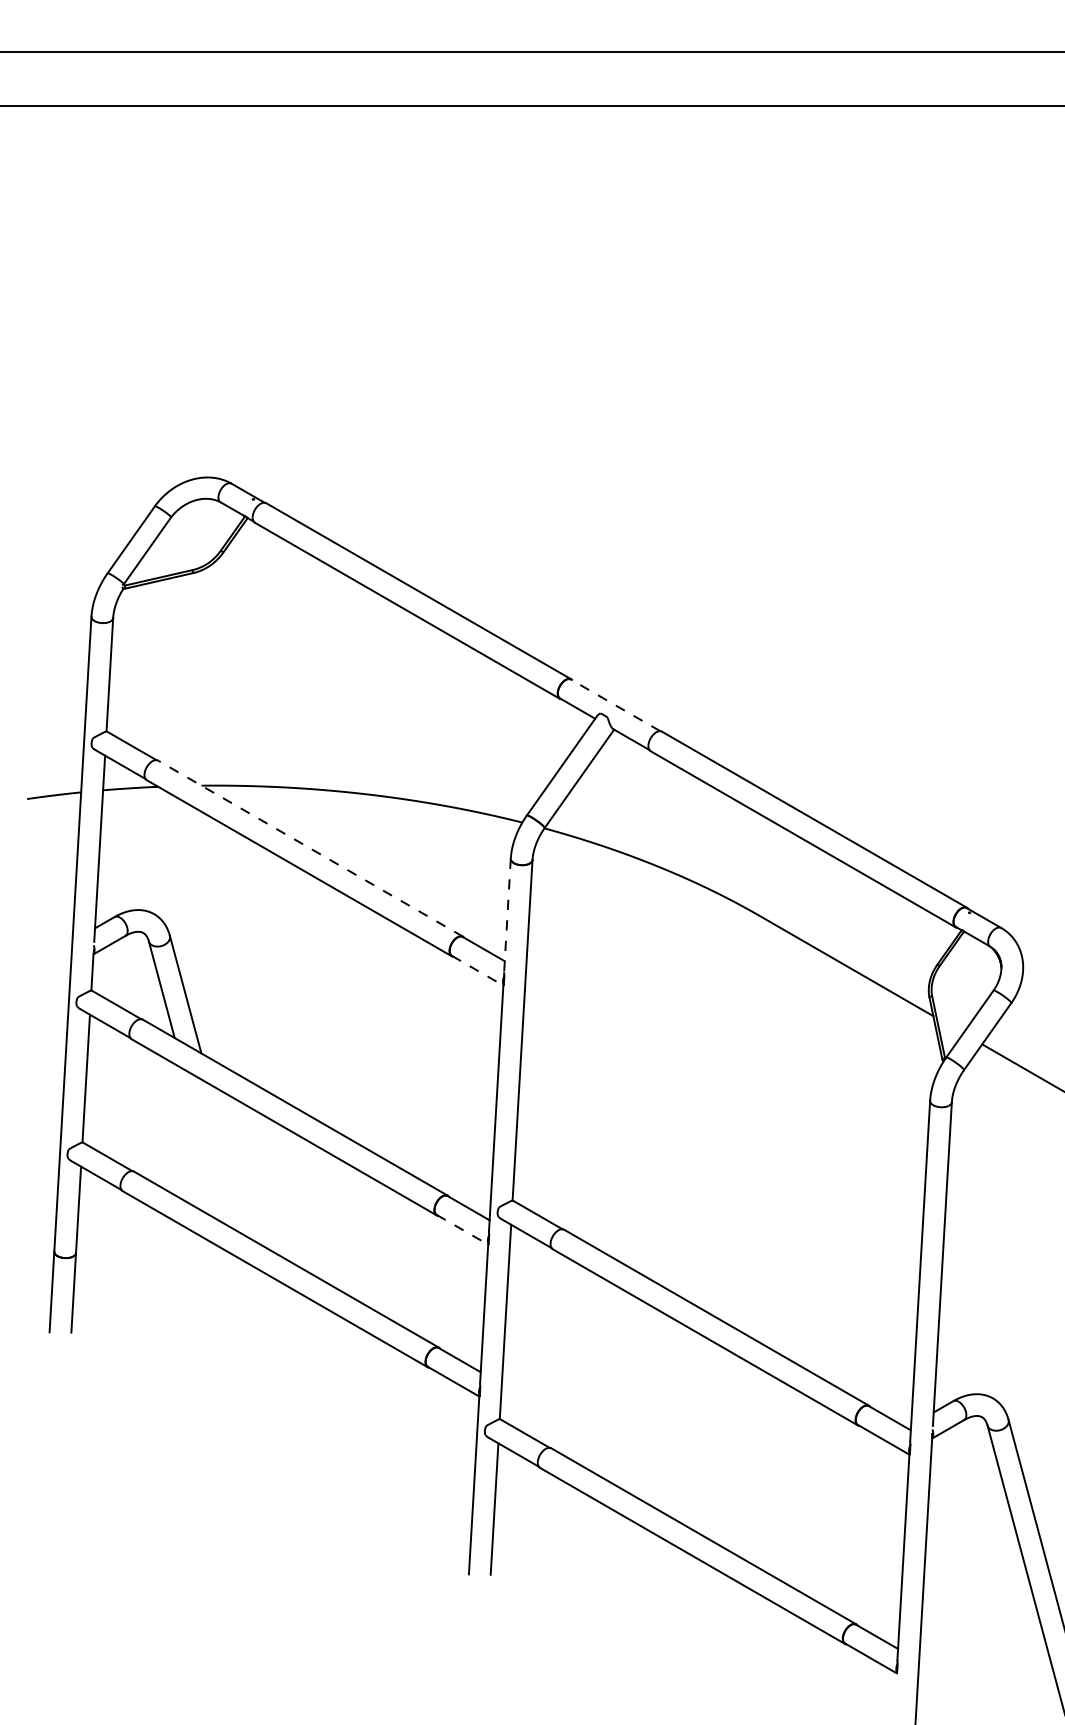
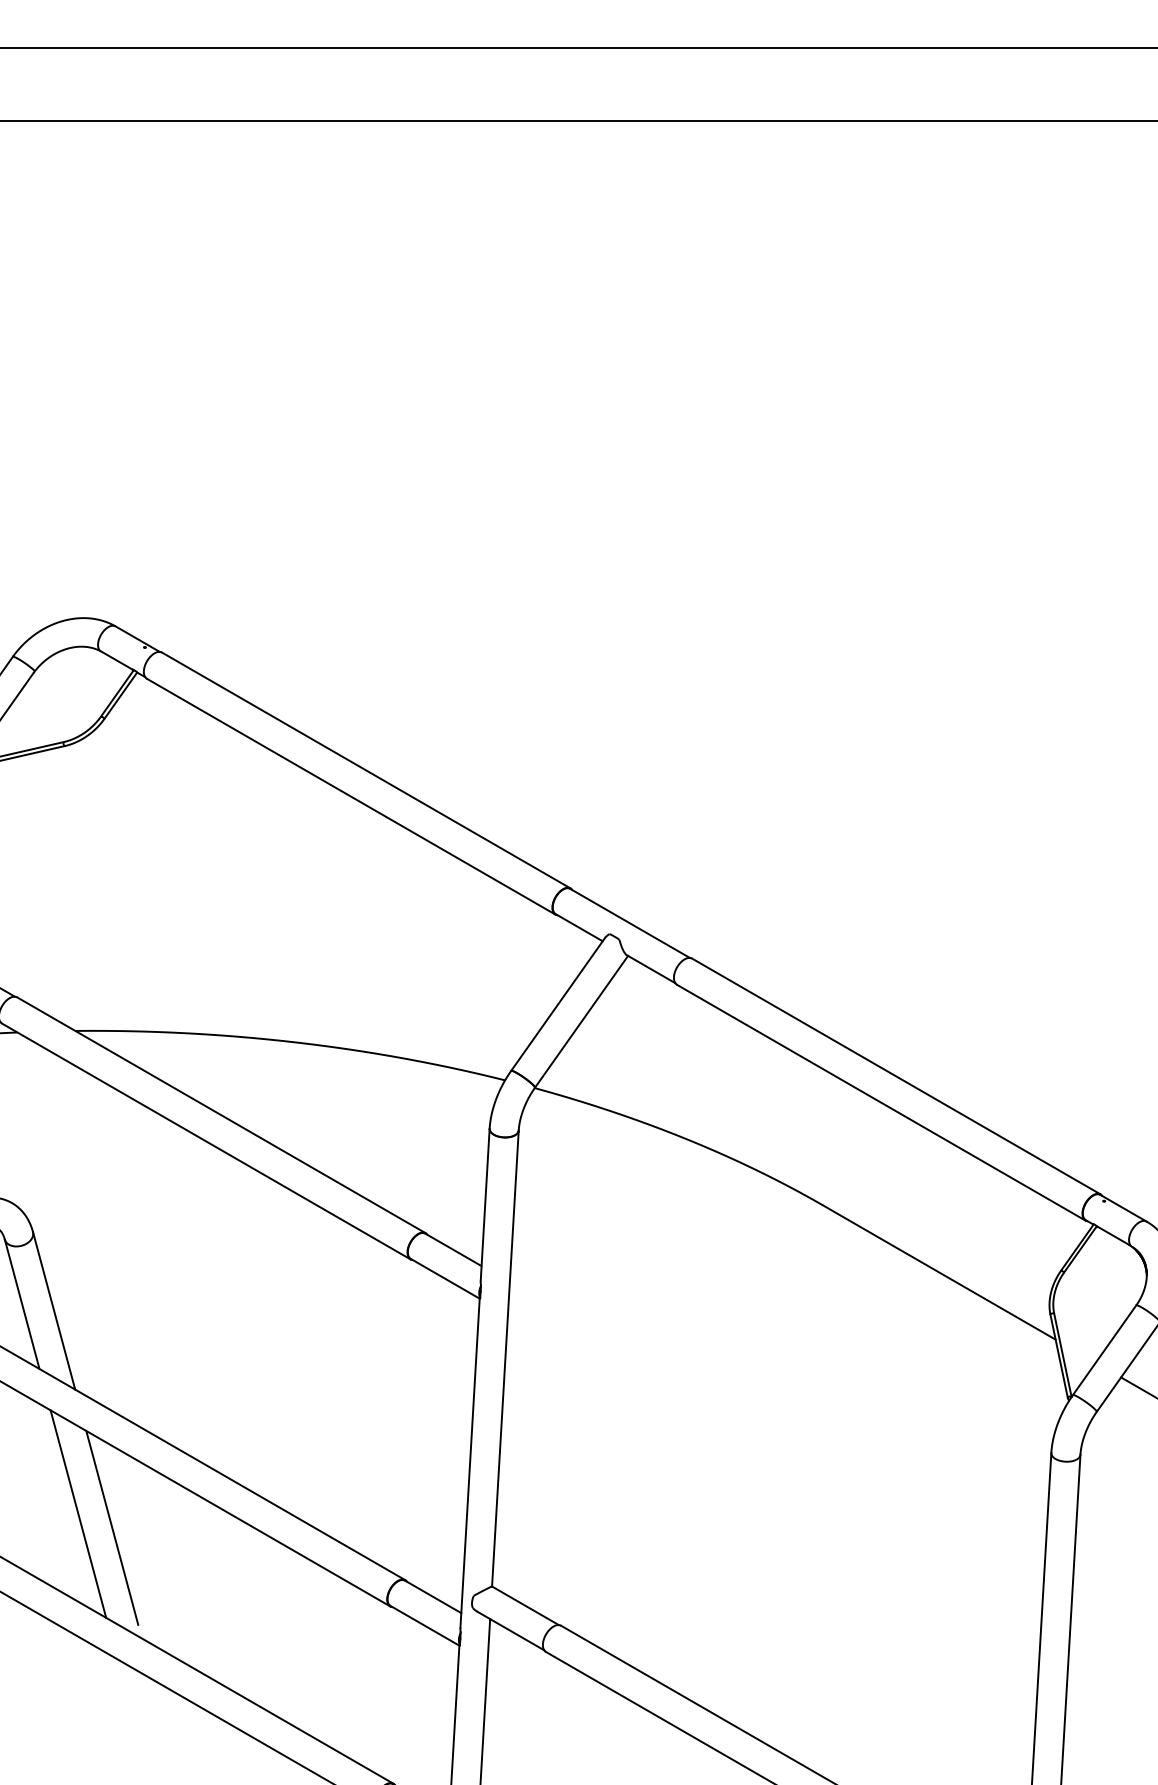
line: (615, 705) -> (629, 923), dashed -> solid
line: (310, 848) -> (221, 1115), dashed -> solid
line: (507, 915) -> (485, 1204), dashed -> solid
line: (477, 970) -> (445, 1278), dashed -> solid
line: (203, 1145) -> (78, 1512), added
line: (228, 1156) -> (111, 1527), added
line: (462, 1229) -> (424, 1625), dashed -> solid

